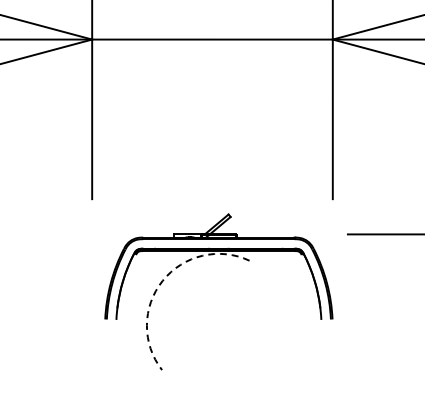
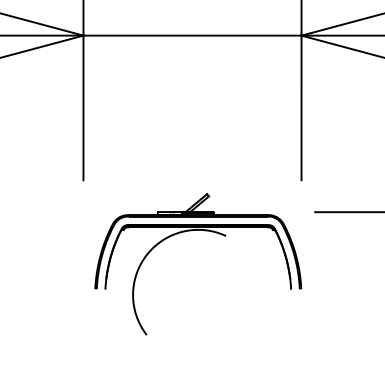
arc: (162, 280) -> (147, 253), dashed -> solid

